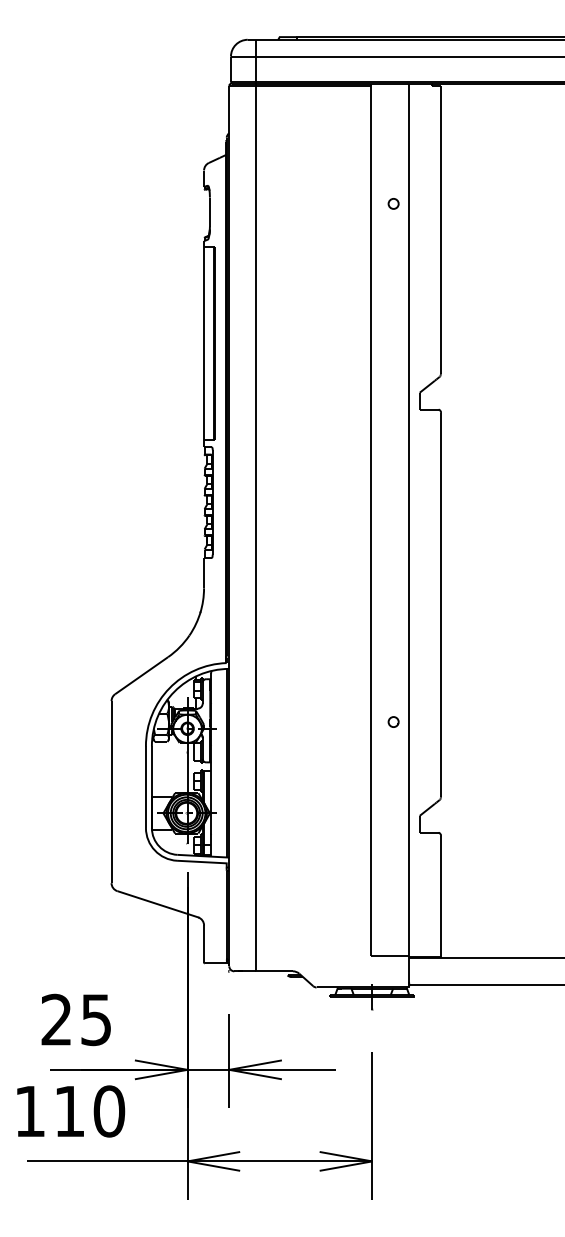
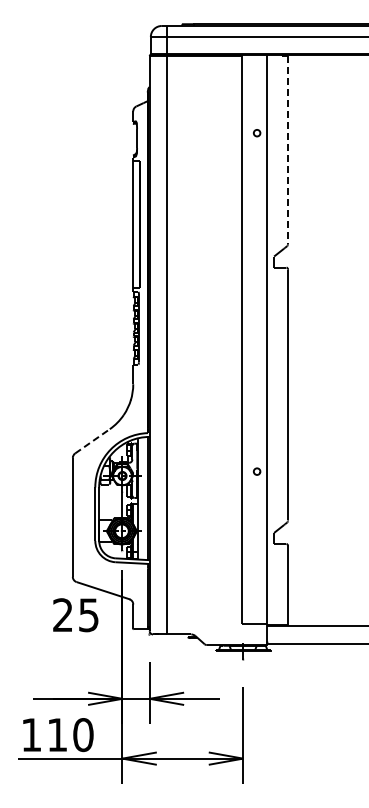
line: (441, 230) -> (288, 150), solid -> dashed
line: (141, 675) -> (92, 441), solid -> dashed
text: (75, 1020) -> (75, 615), moved
text: (71, 1112) -> (58, 735), moved

